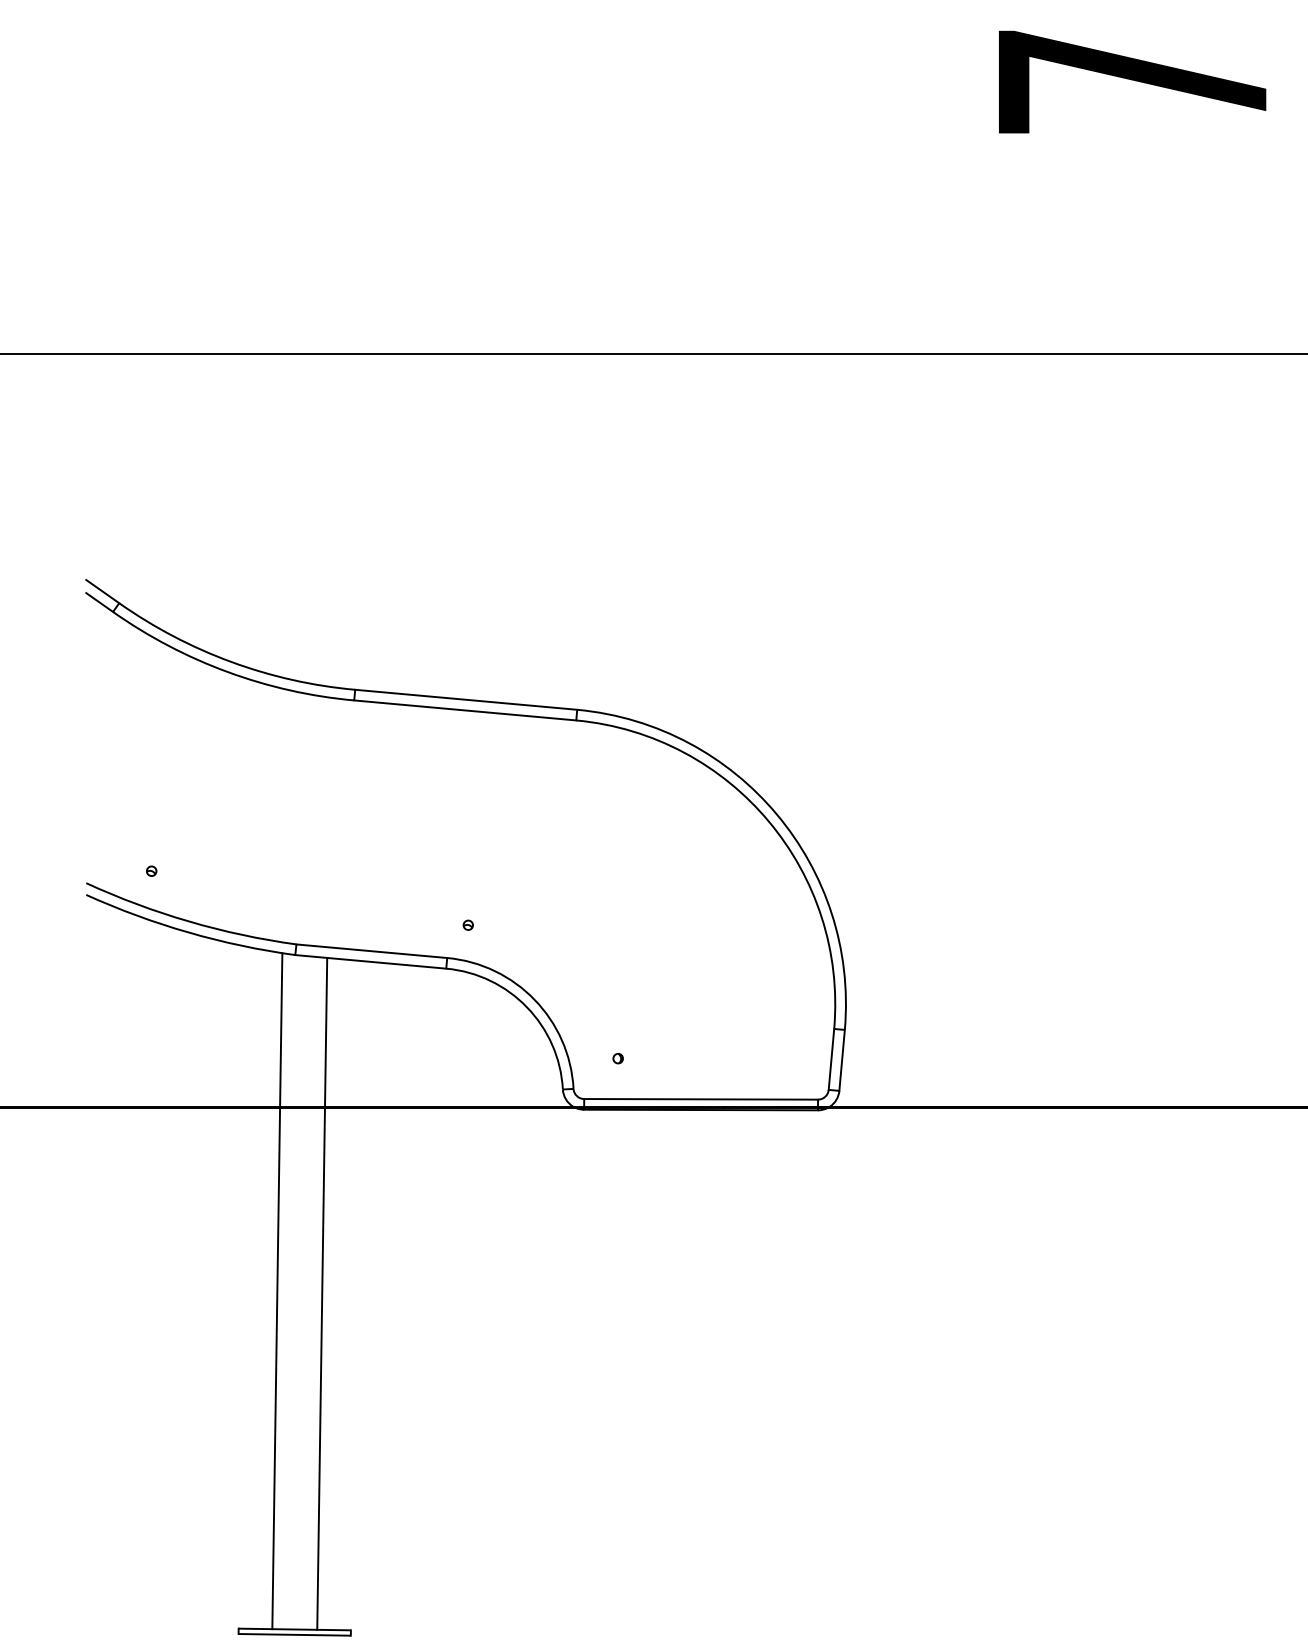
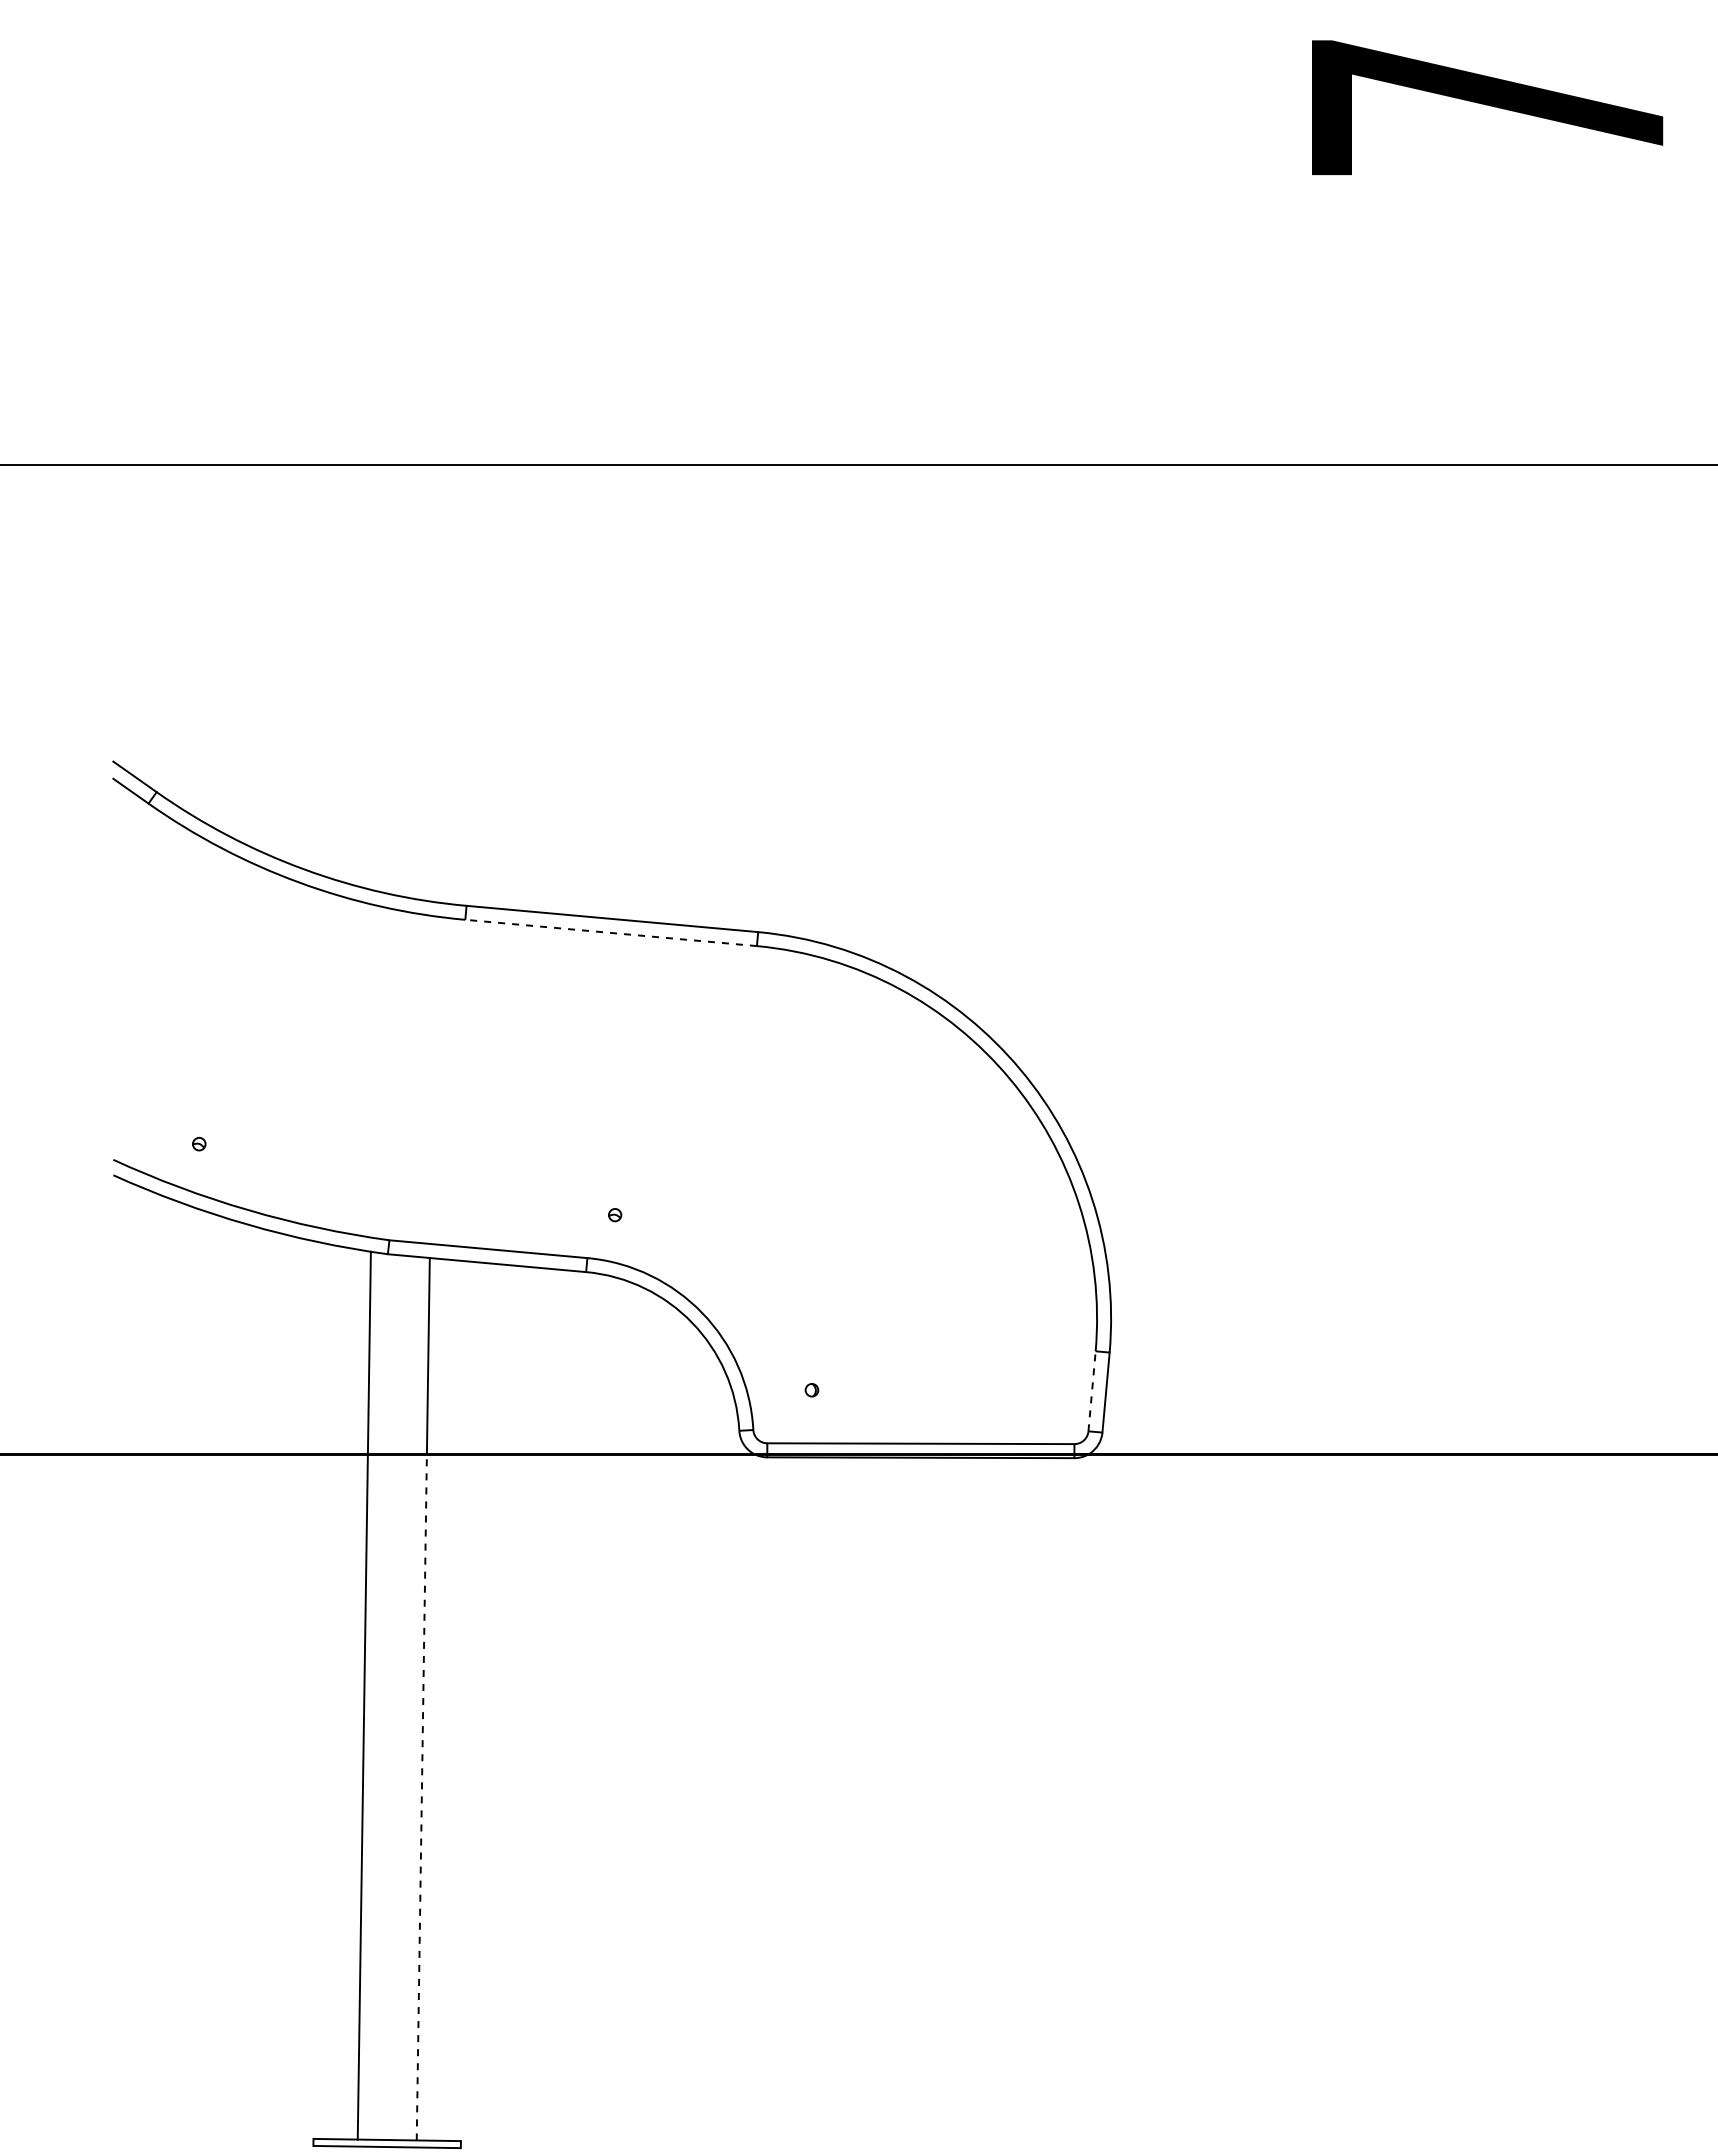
line: (464, 710) -> (610, 932), solid -> dashed
line: (831, 1058) -> (1092, 1390), solid -> dashed
line: (320, 1368) -> (421, 1797), solid -> dashed

